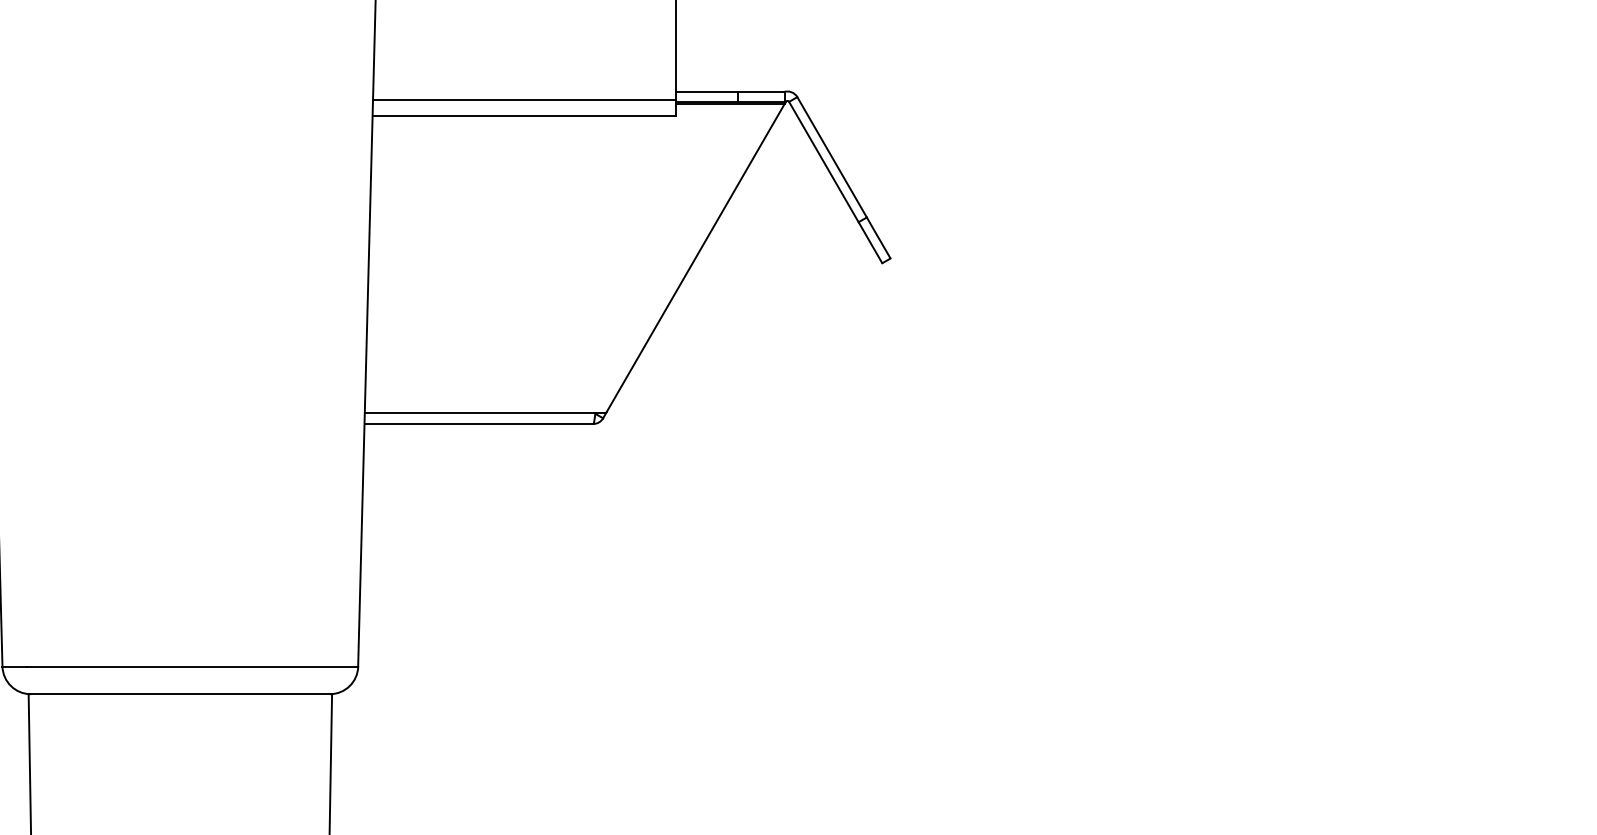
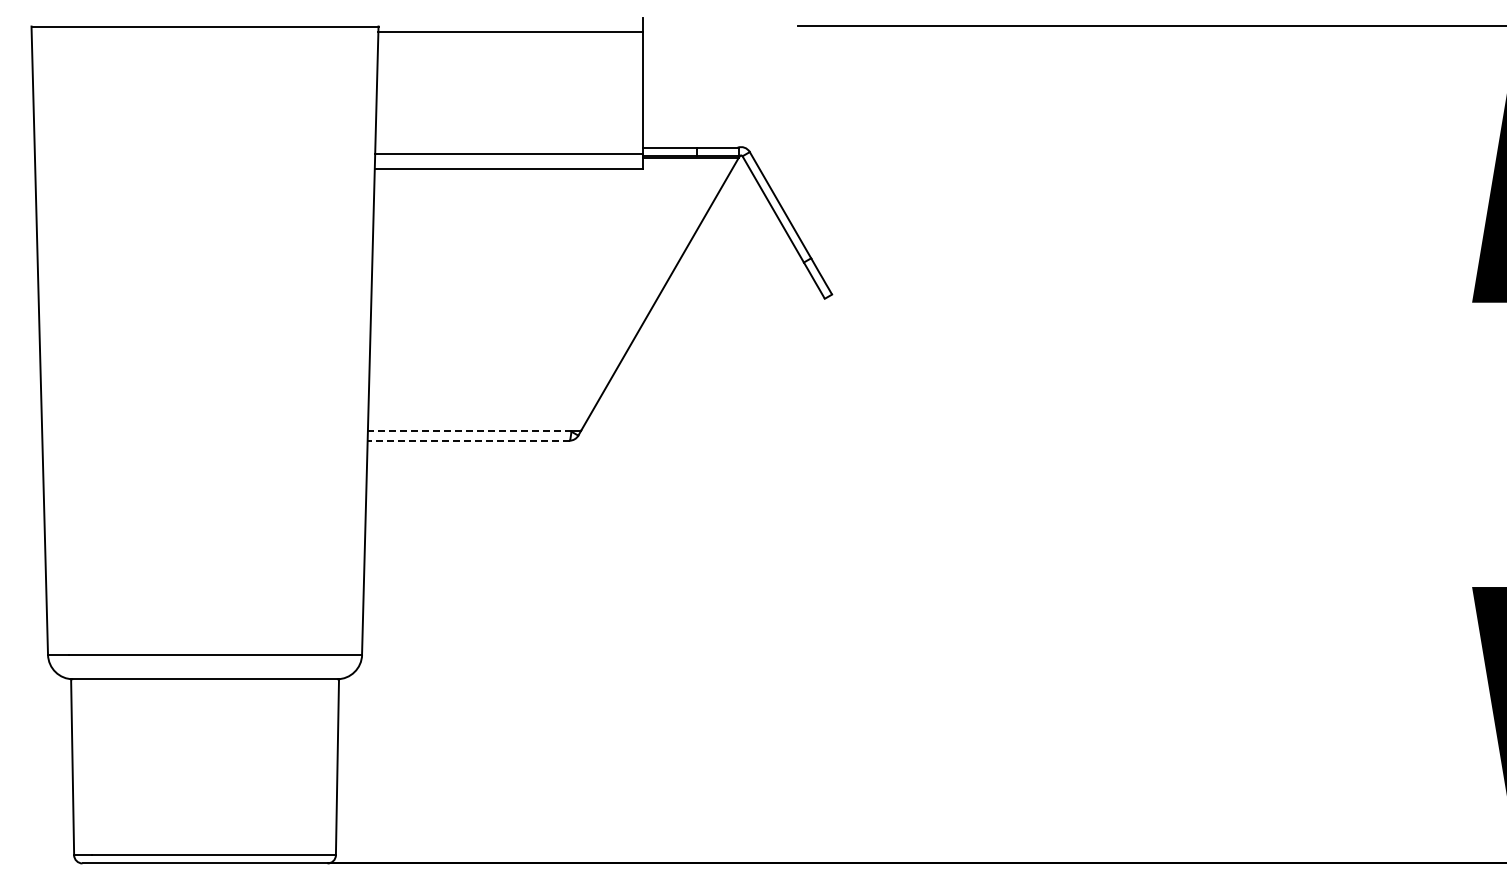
line: (479, 412) -> (469, 430), solid -> dashed
line: (478, 423) -> (468, 440), solid -> dashed

